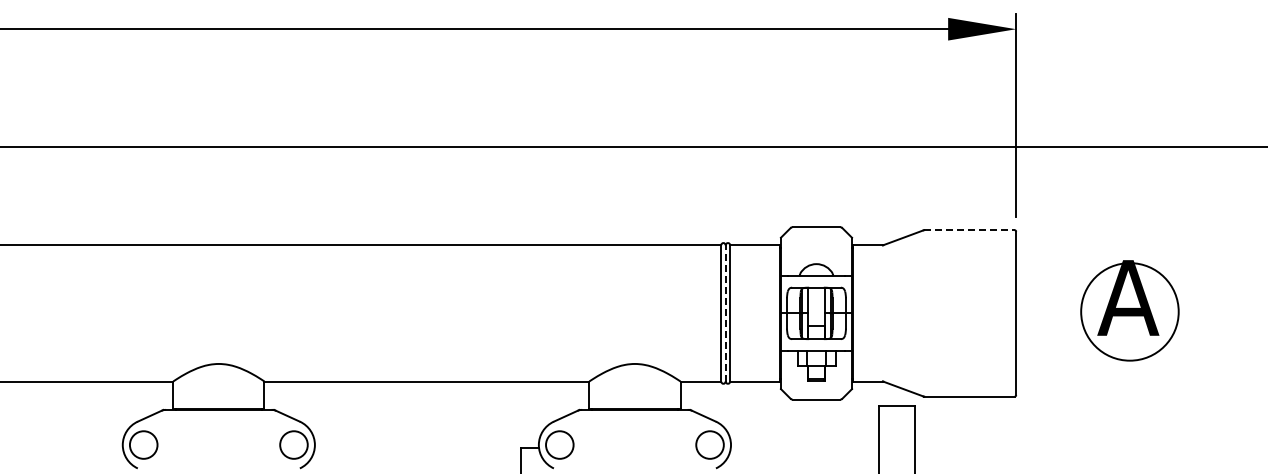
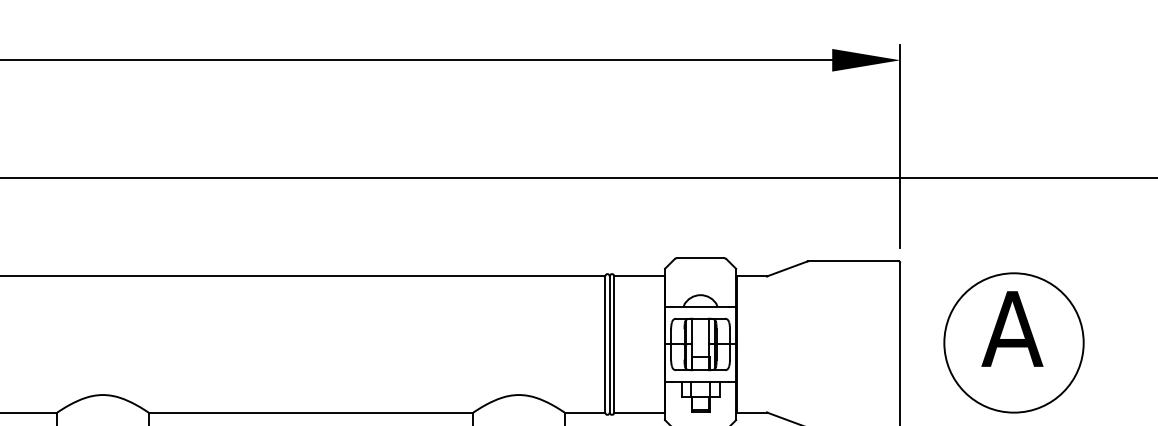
line: (969, 230) -> (853, 261), dashed -> solid
circle: (1129, 311) -> (1013, 342), size x1.43
line: (725, 312) -> (609, 343), dashed -> solid

